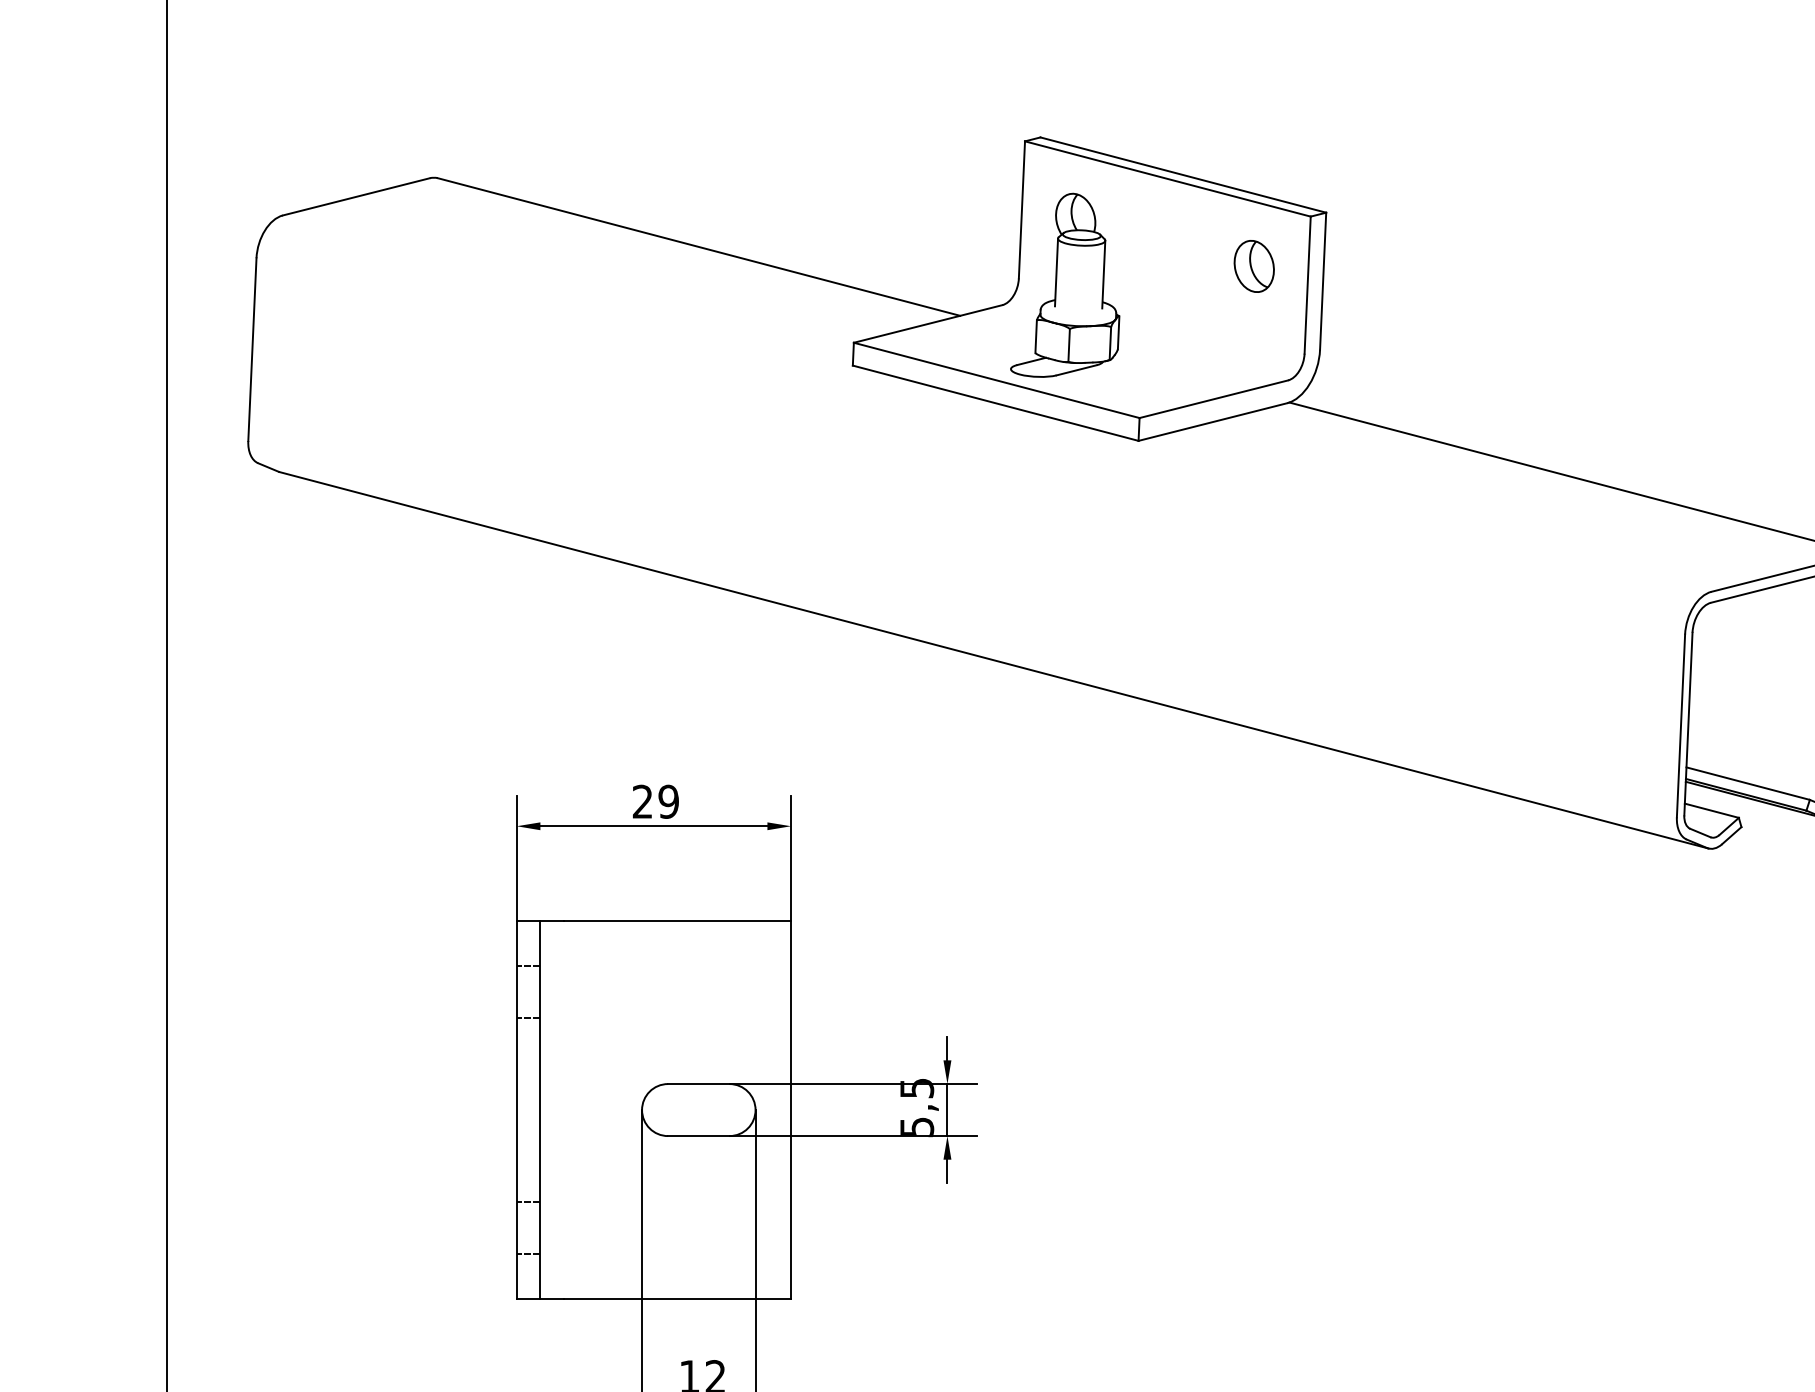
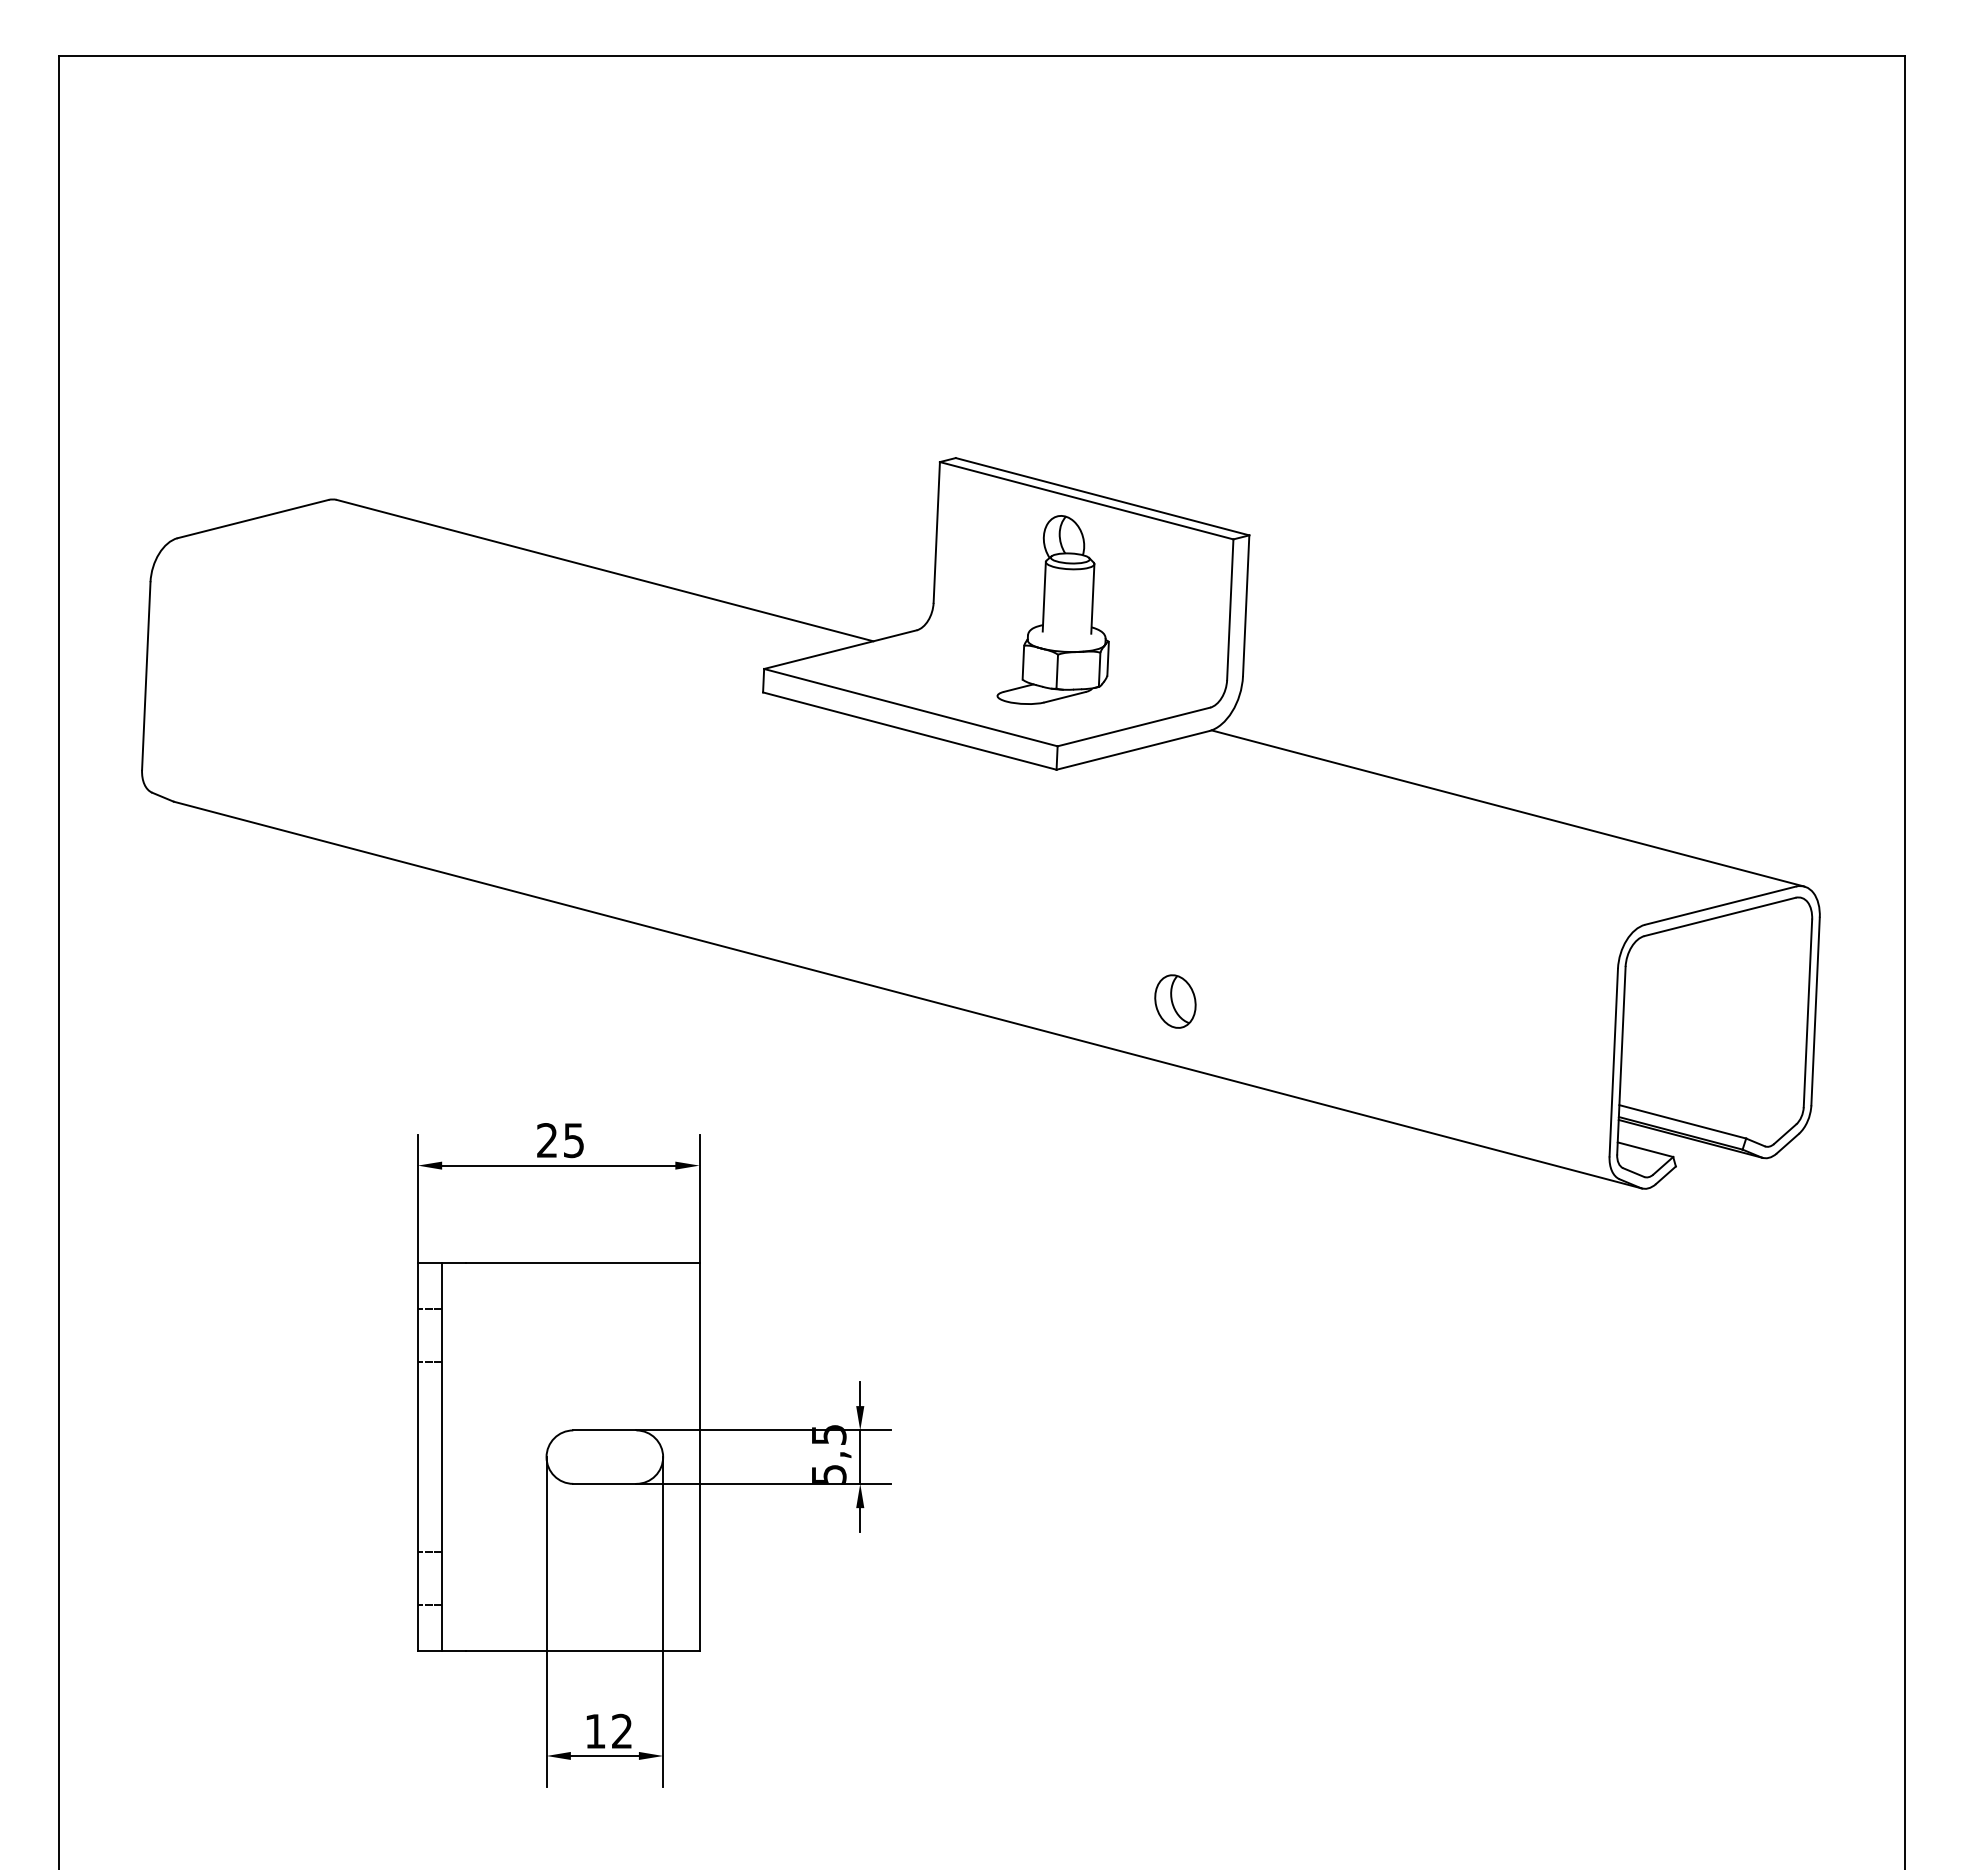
part: (1254, 266) -> (1175, 1001), moved
part: (1064, 284) -> (1052, 609), moved
text: (668, 801) -> (573, 1140), 29 -> 25

